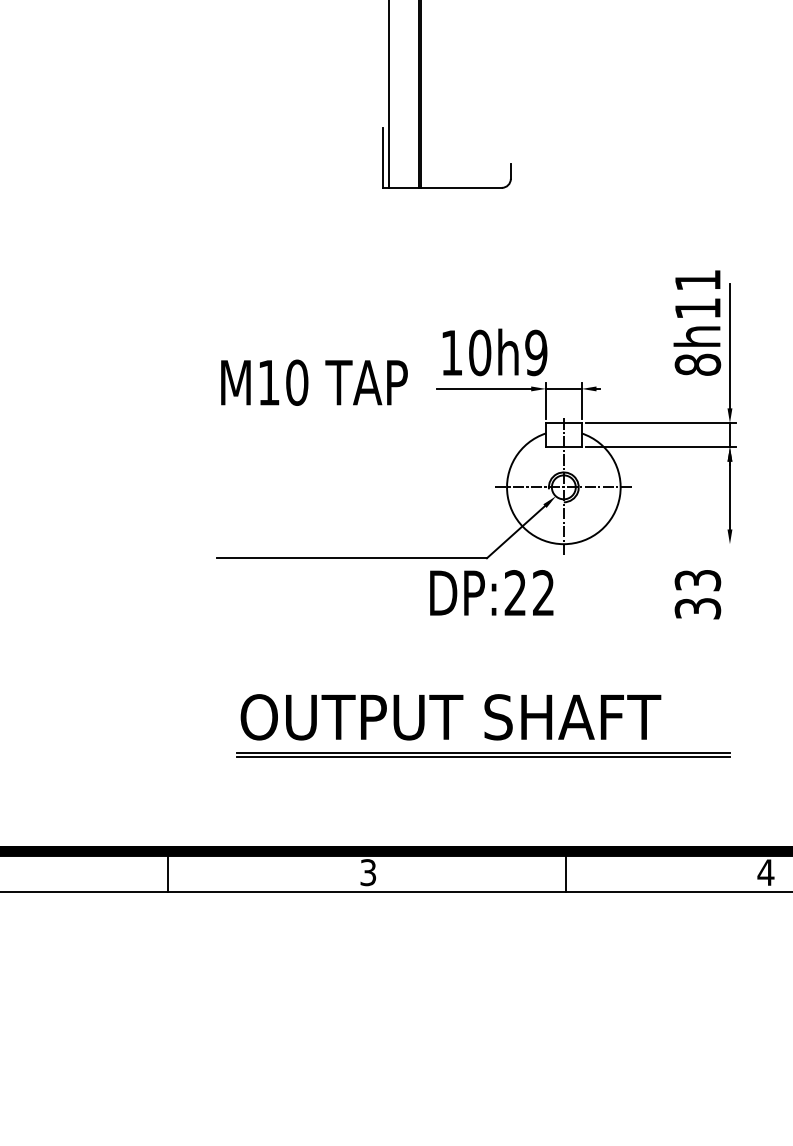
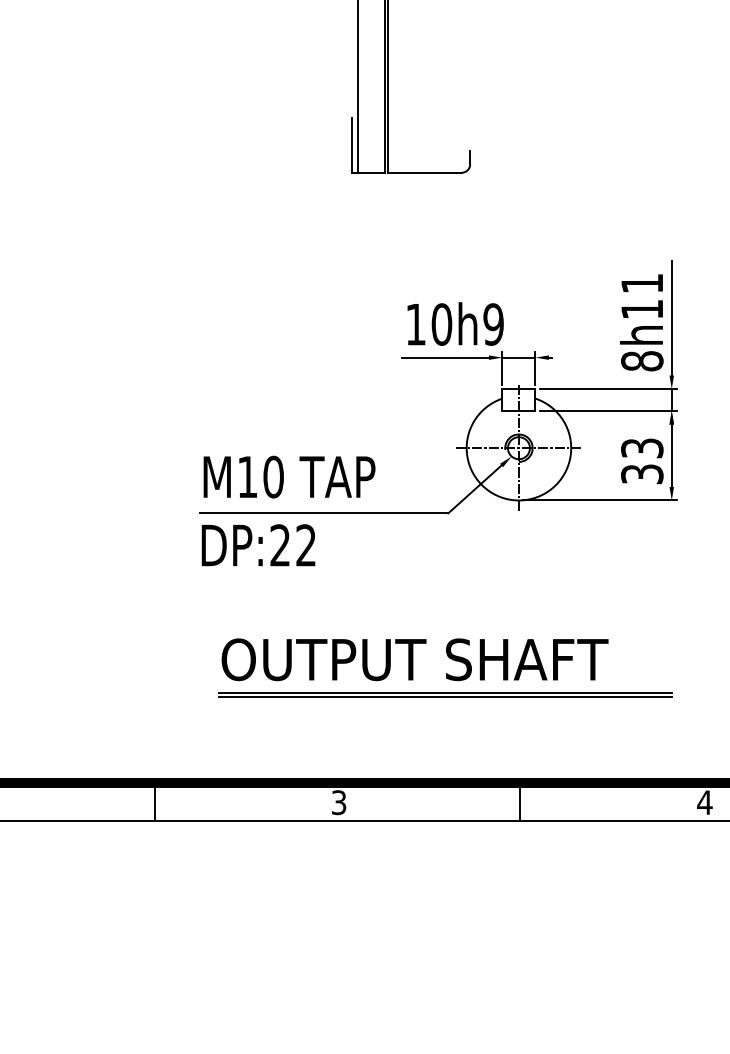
text: (697, 322) -> (641, 322), moved
text: (314, 382) -> (289, 476), moved
line: (651, 544) -> (599, 500), added
text: (491, 592) -> (258, 544), moved
text: (697, 594) -> (641, 461), moved

